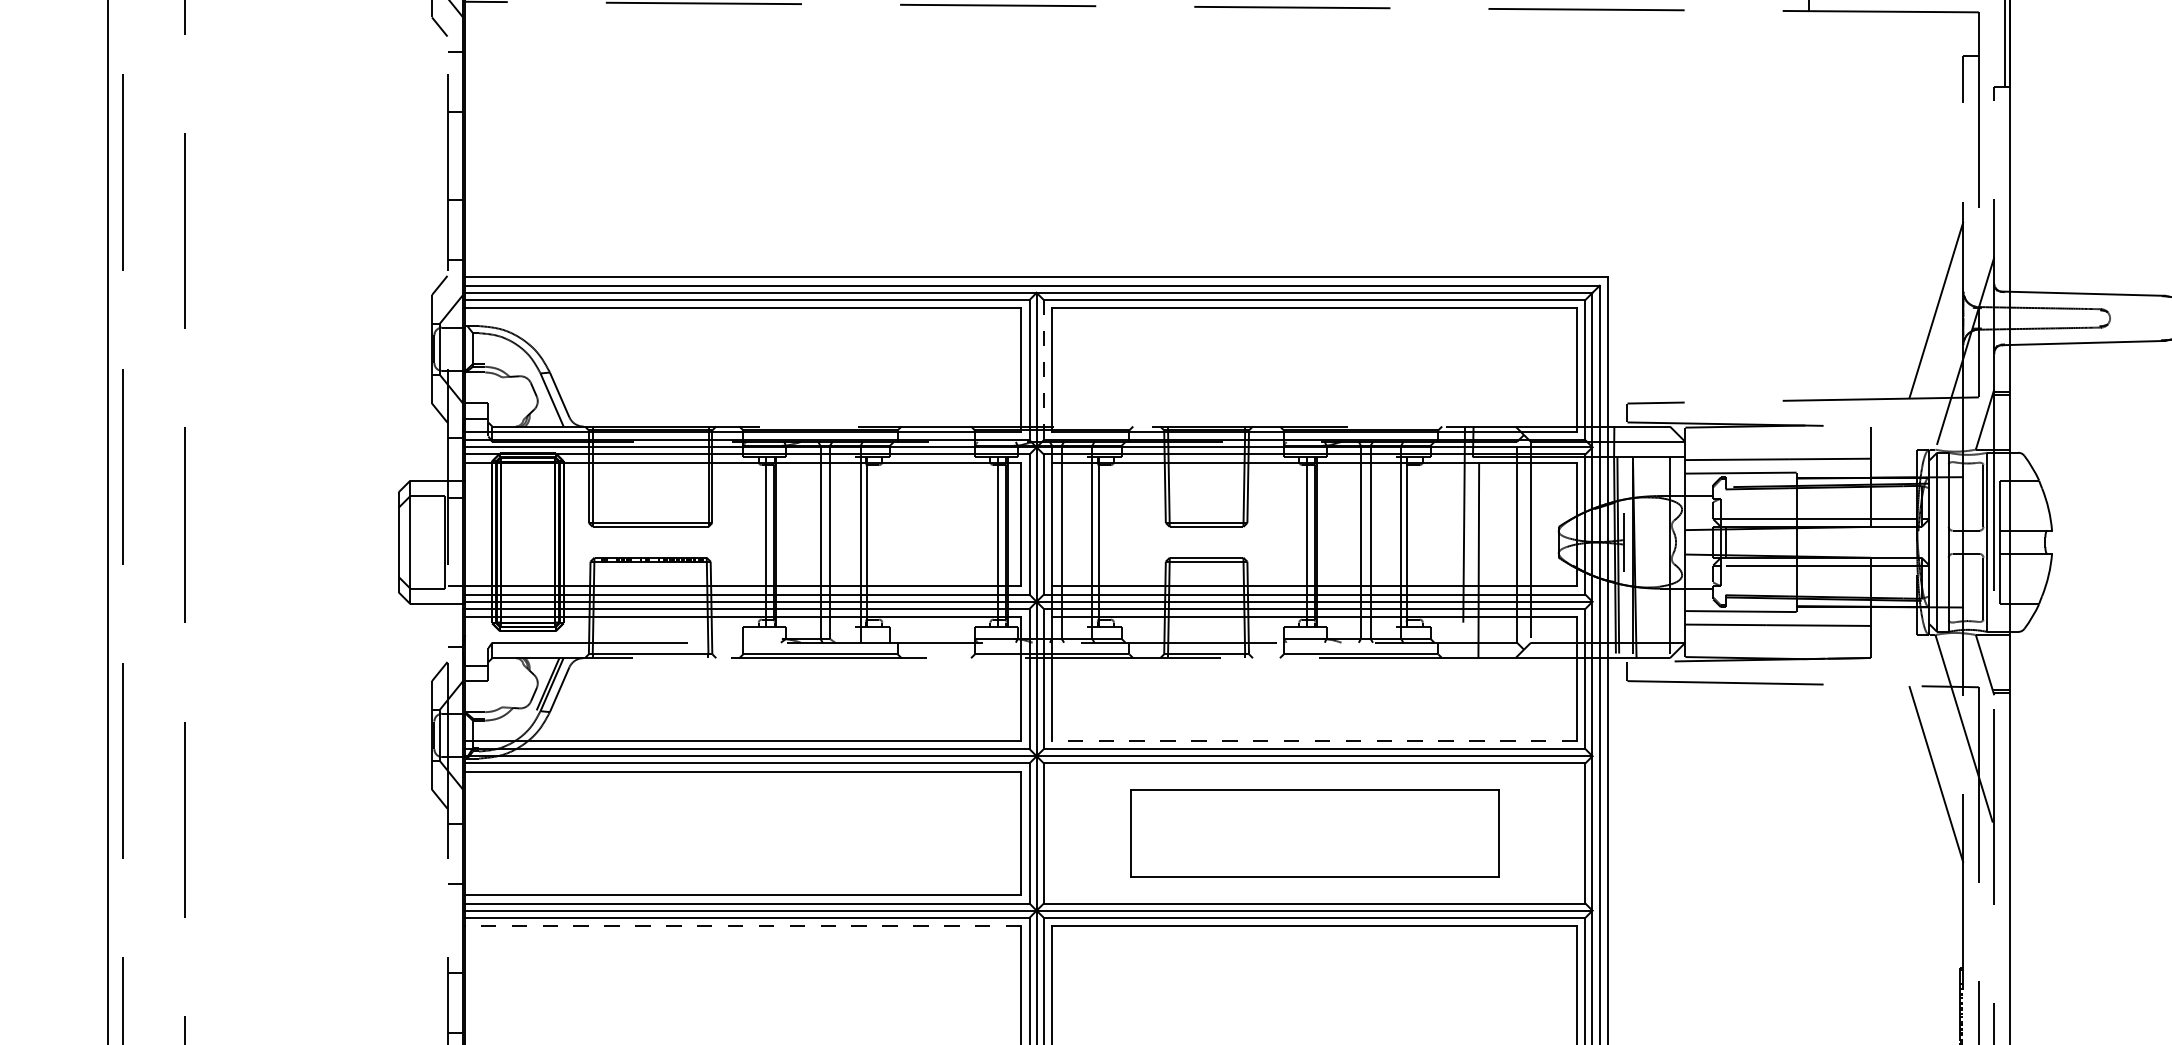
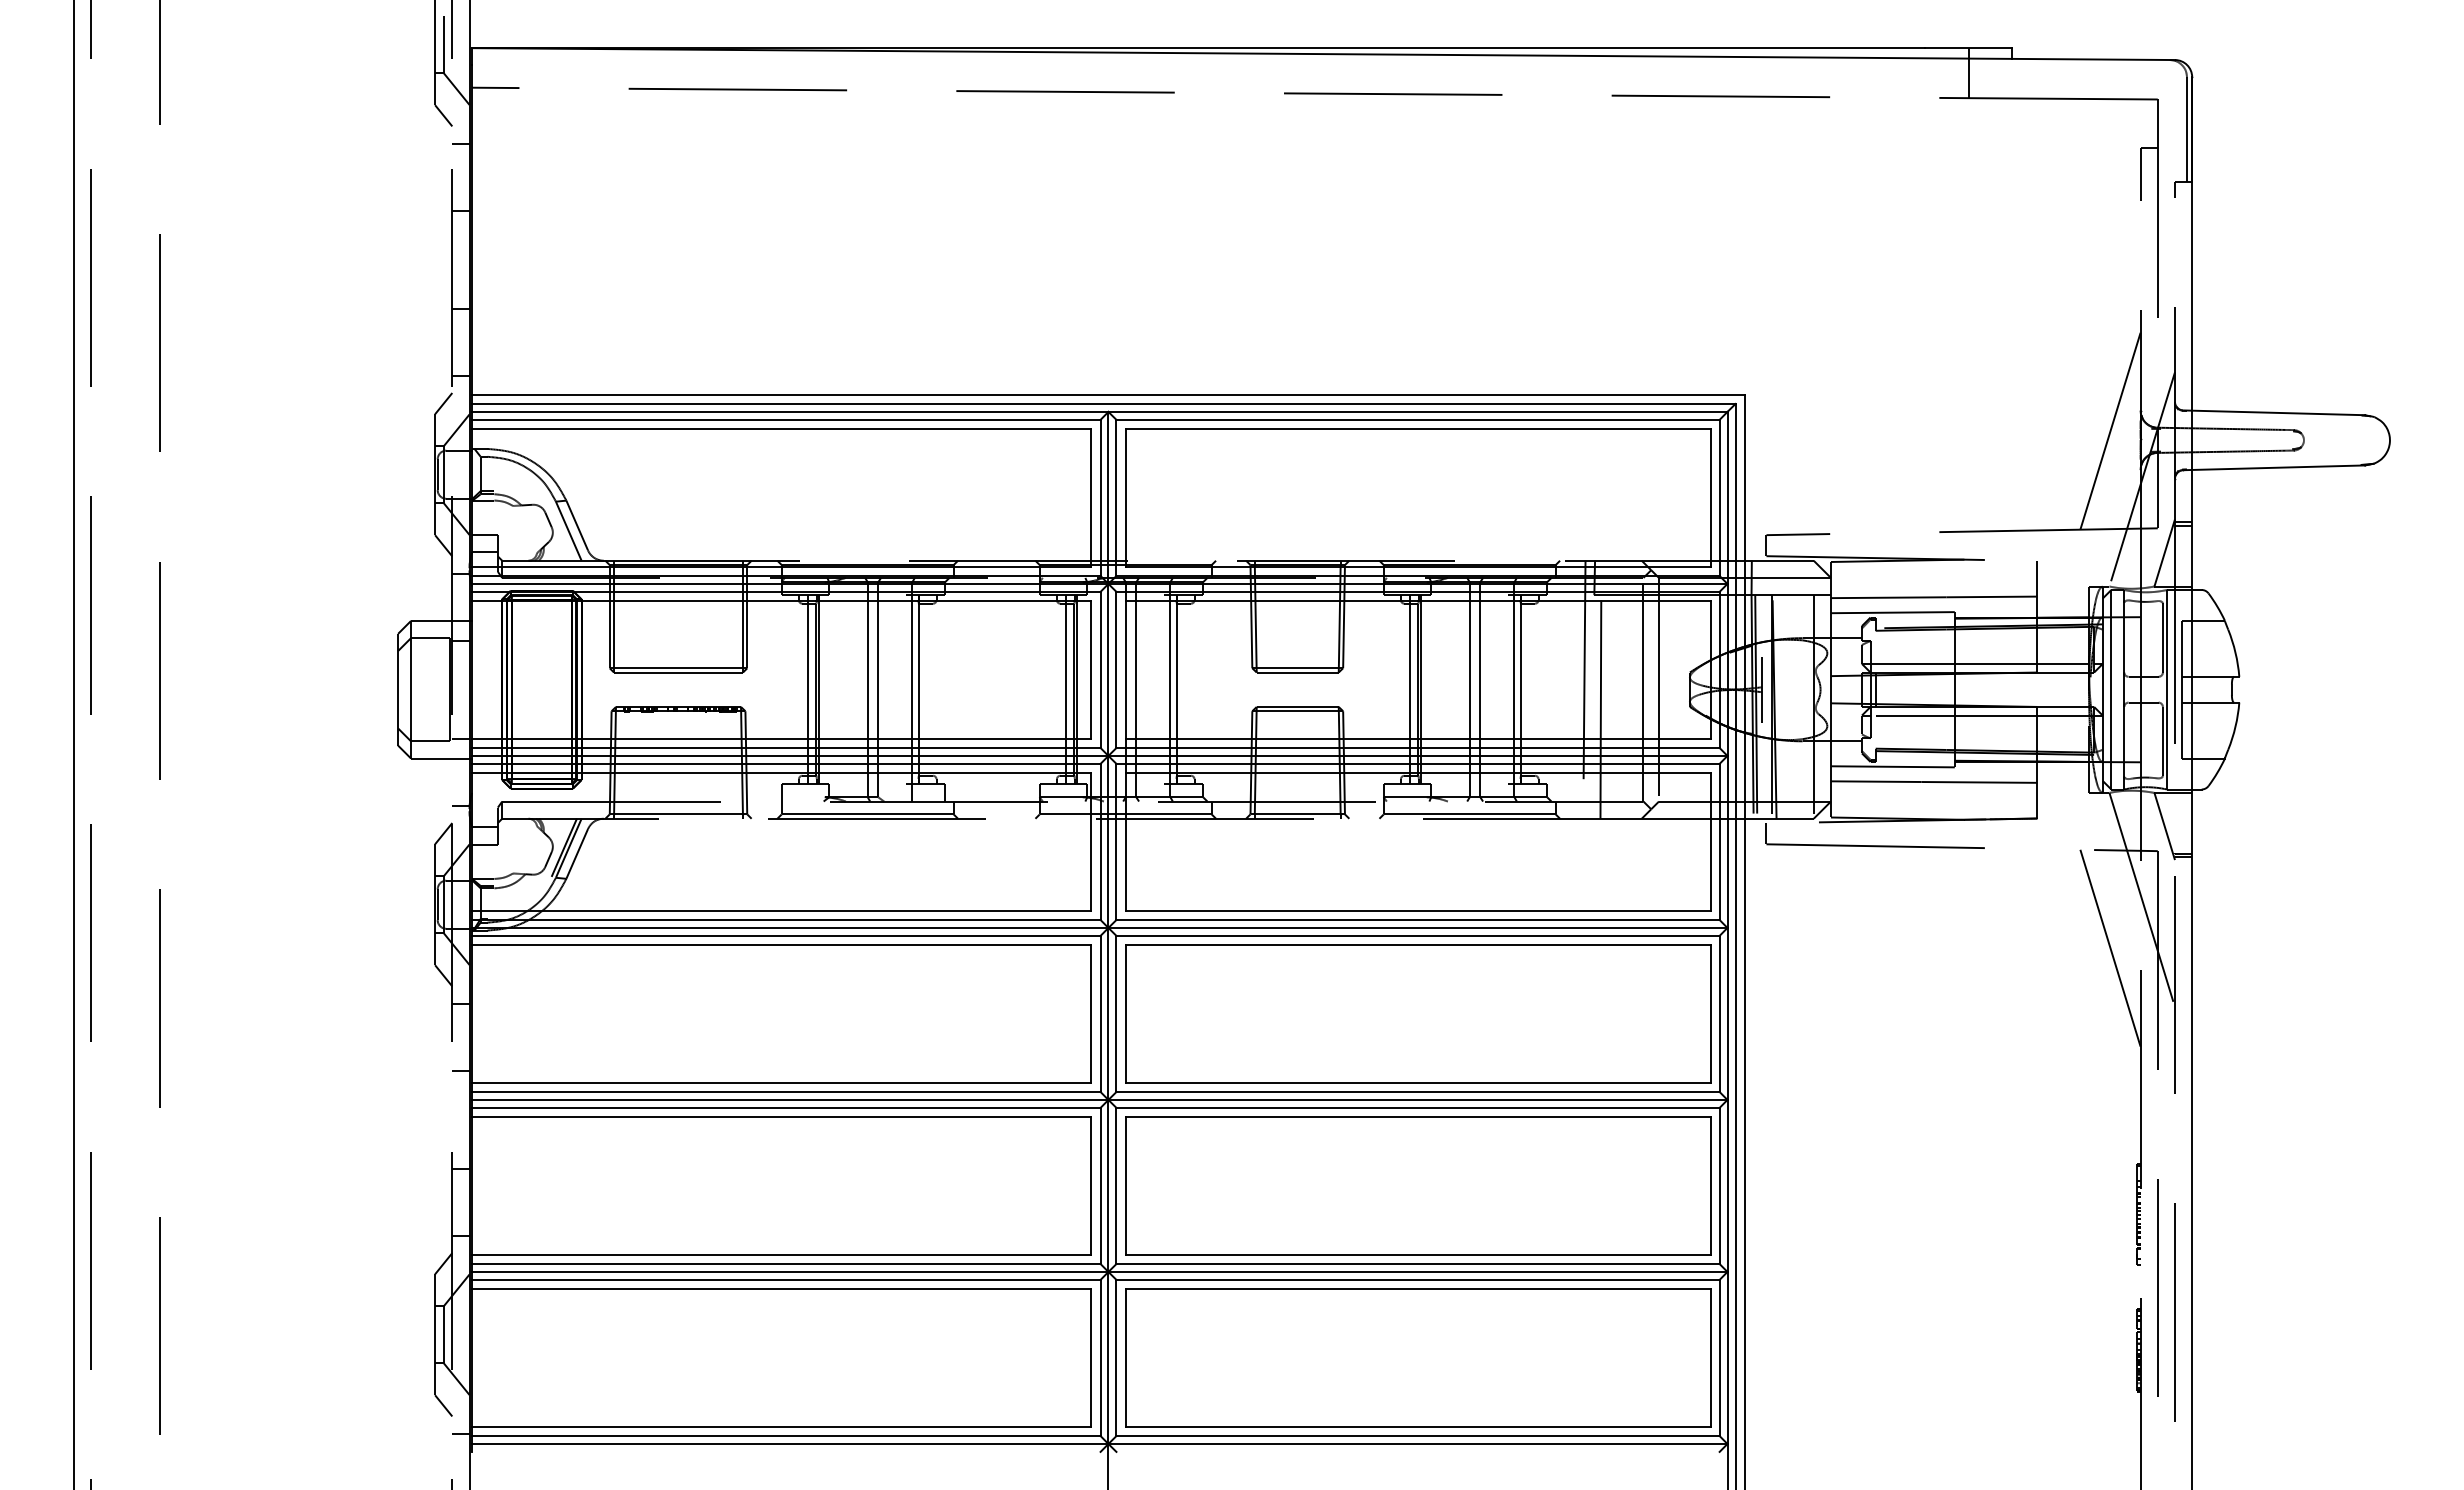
line: (1043, 370) -> (1116, 498), dashed -> solid
line: (1314, 740) -> (1417, 910), dashed -> solid
part: (1315, 833) -> (1418, 1013), size x1.43
line: (743, 926) -> (781, 1117), dashed -> solid

